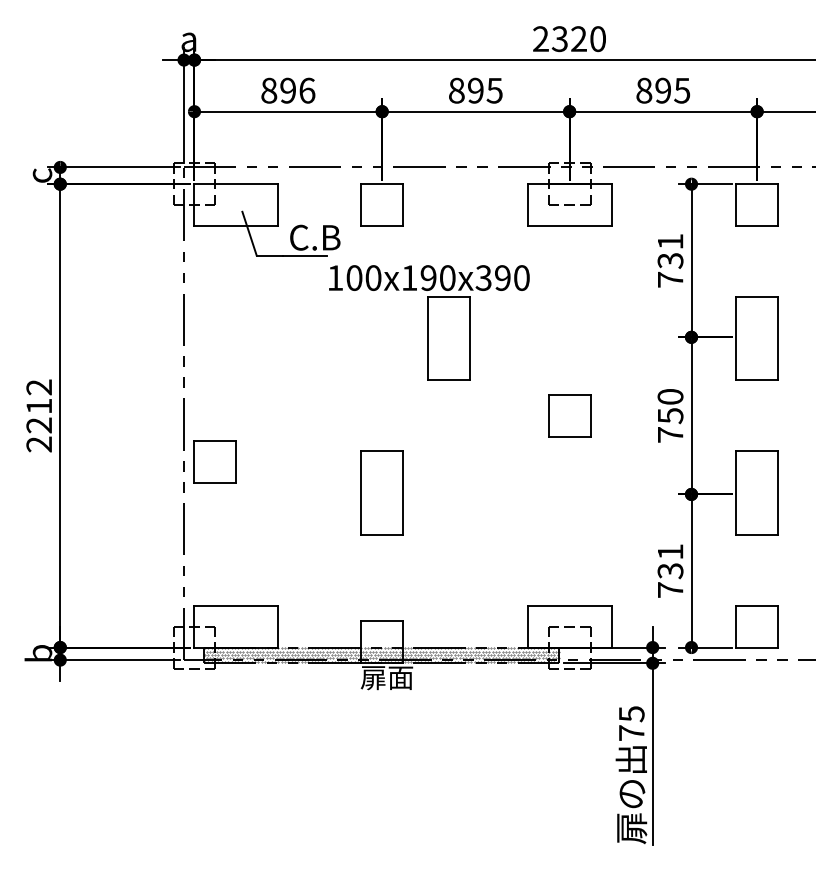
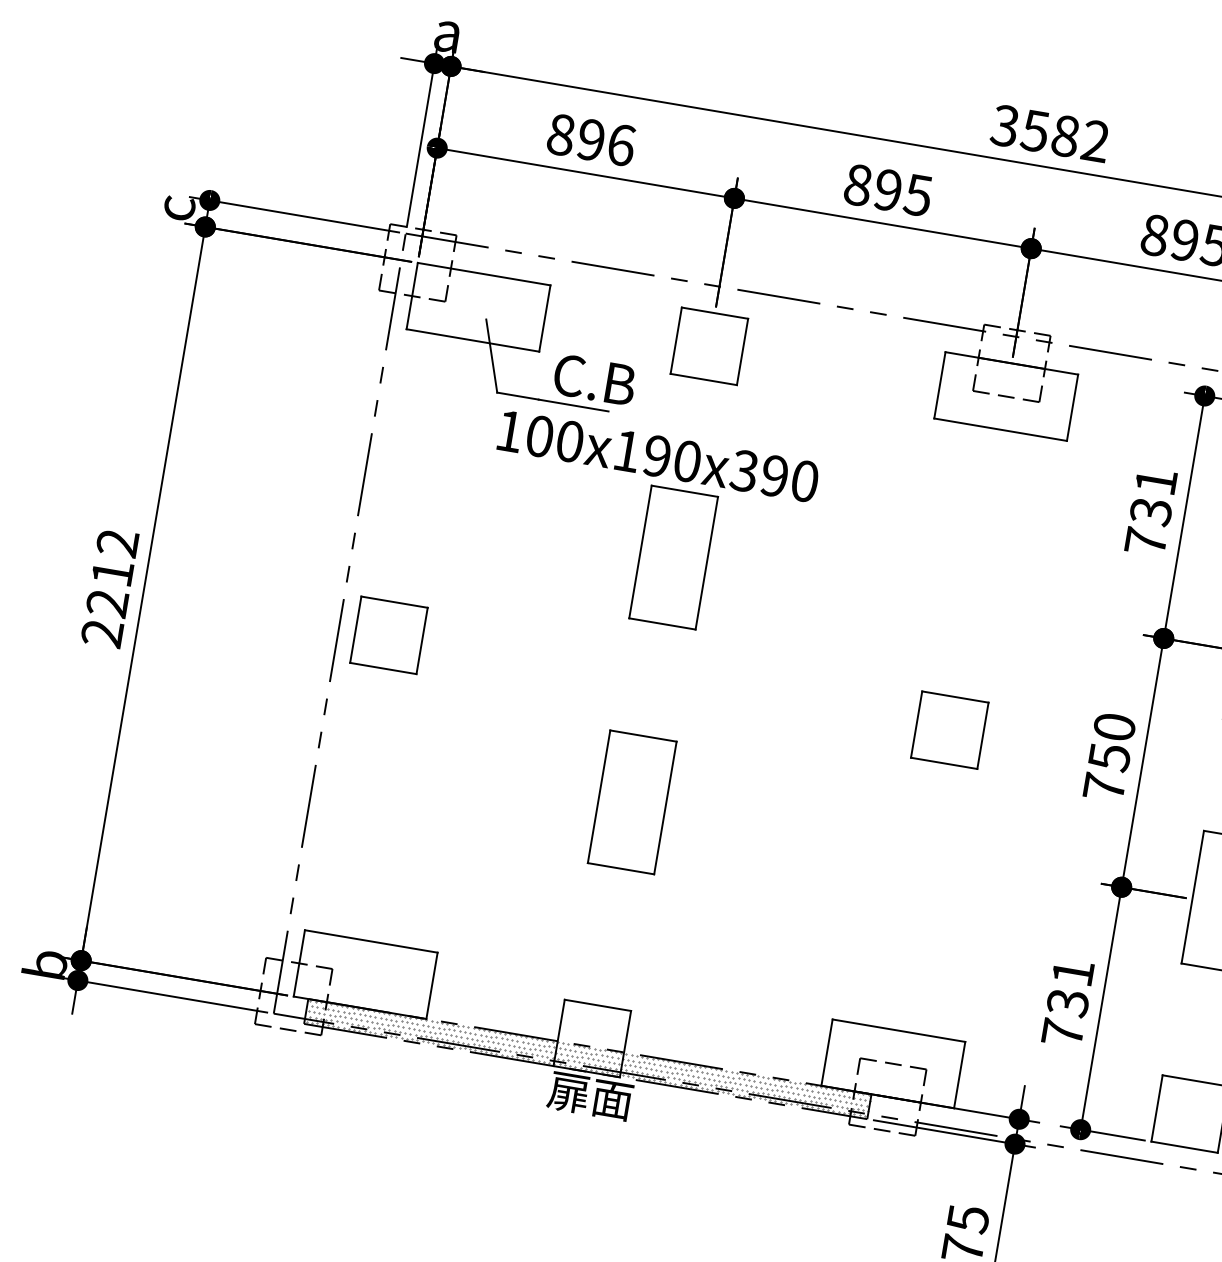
text: (568, 39) -> (1048, 133), 2320 -> 3582
part: (429, 322) -> (646, 526), moved
part: (214, 461) -> (387, 634), moved

